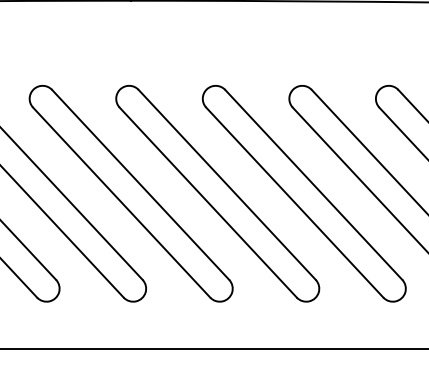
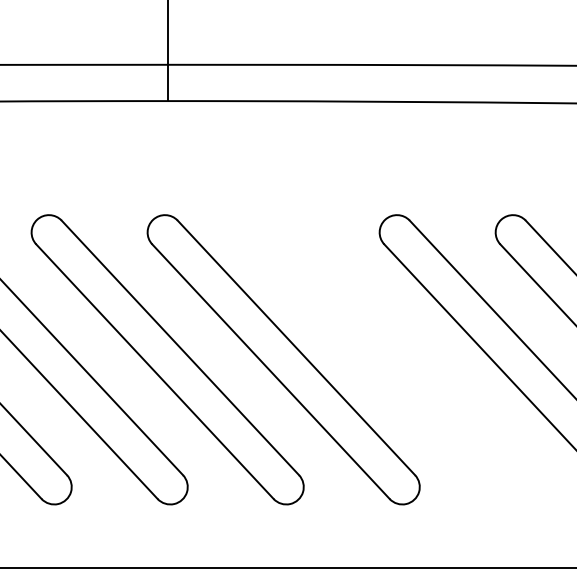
part: (304, 193) -> (399, 359), removed

